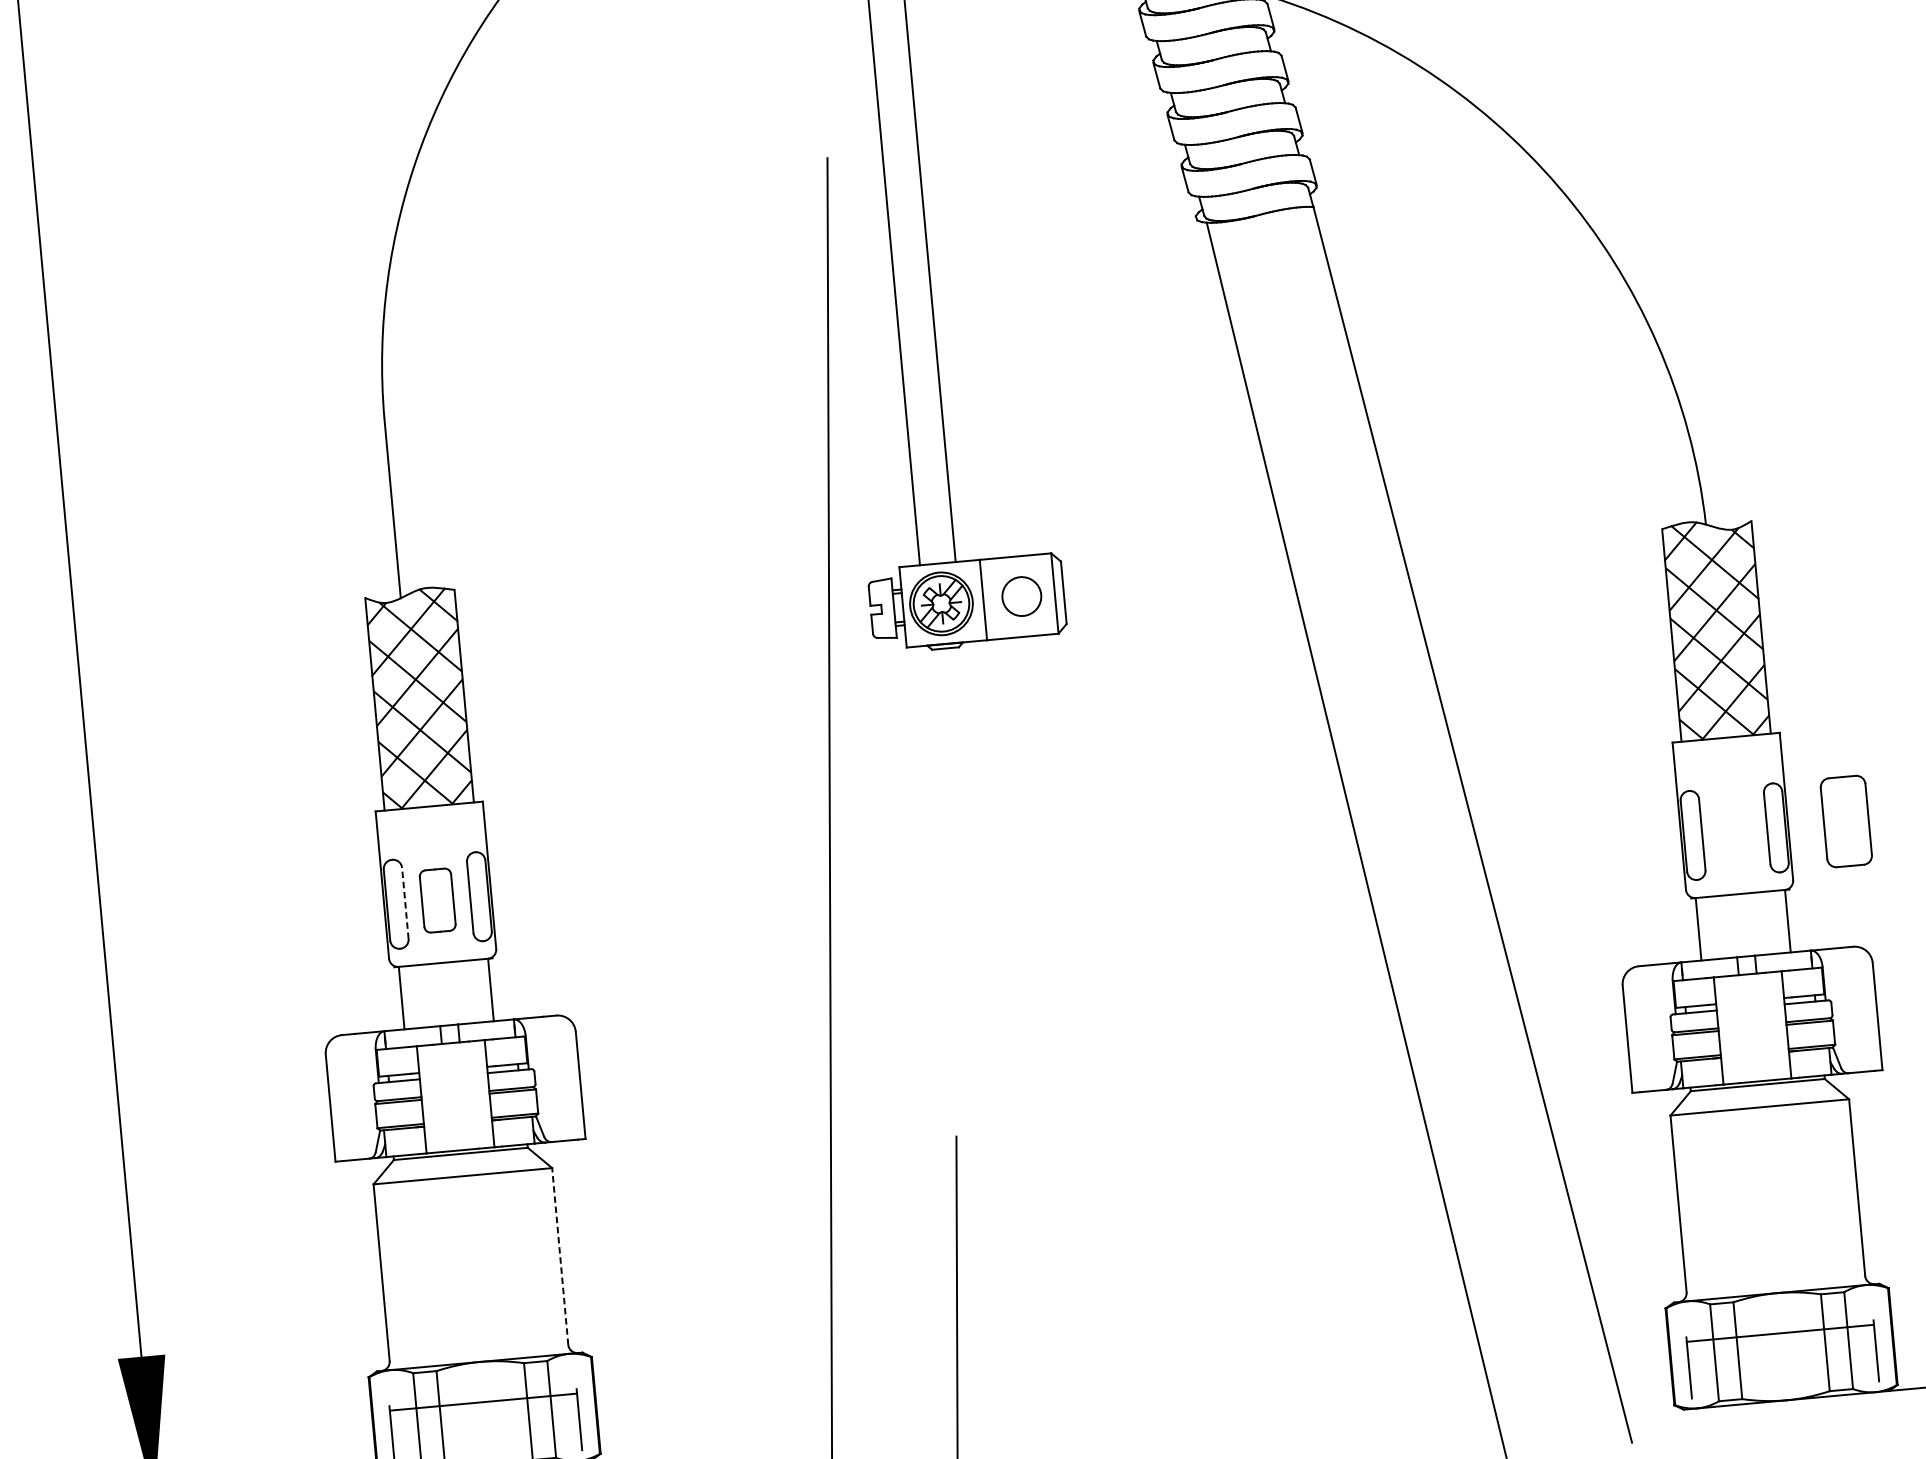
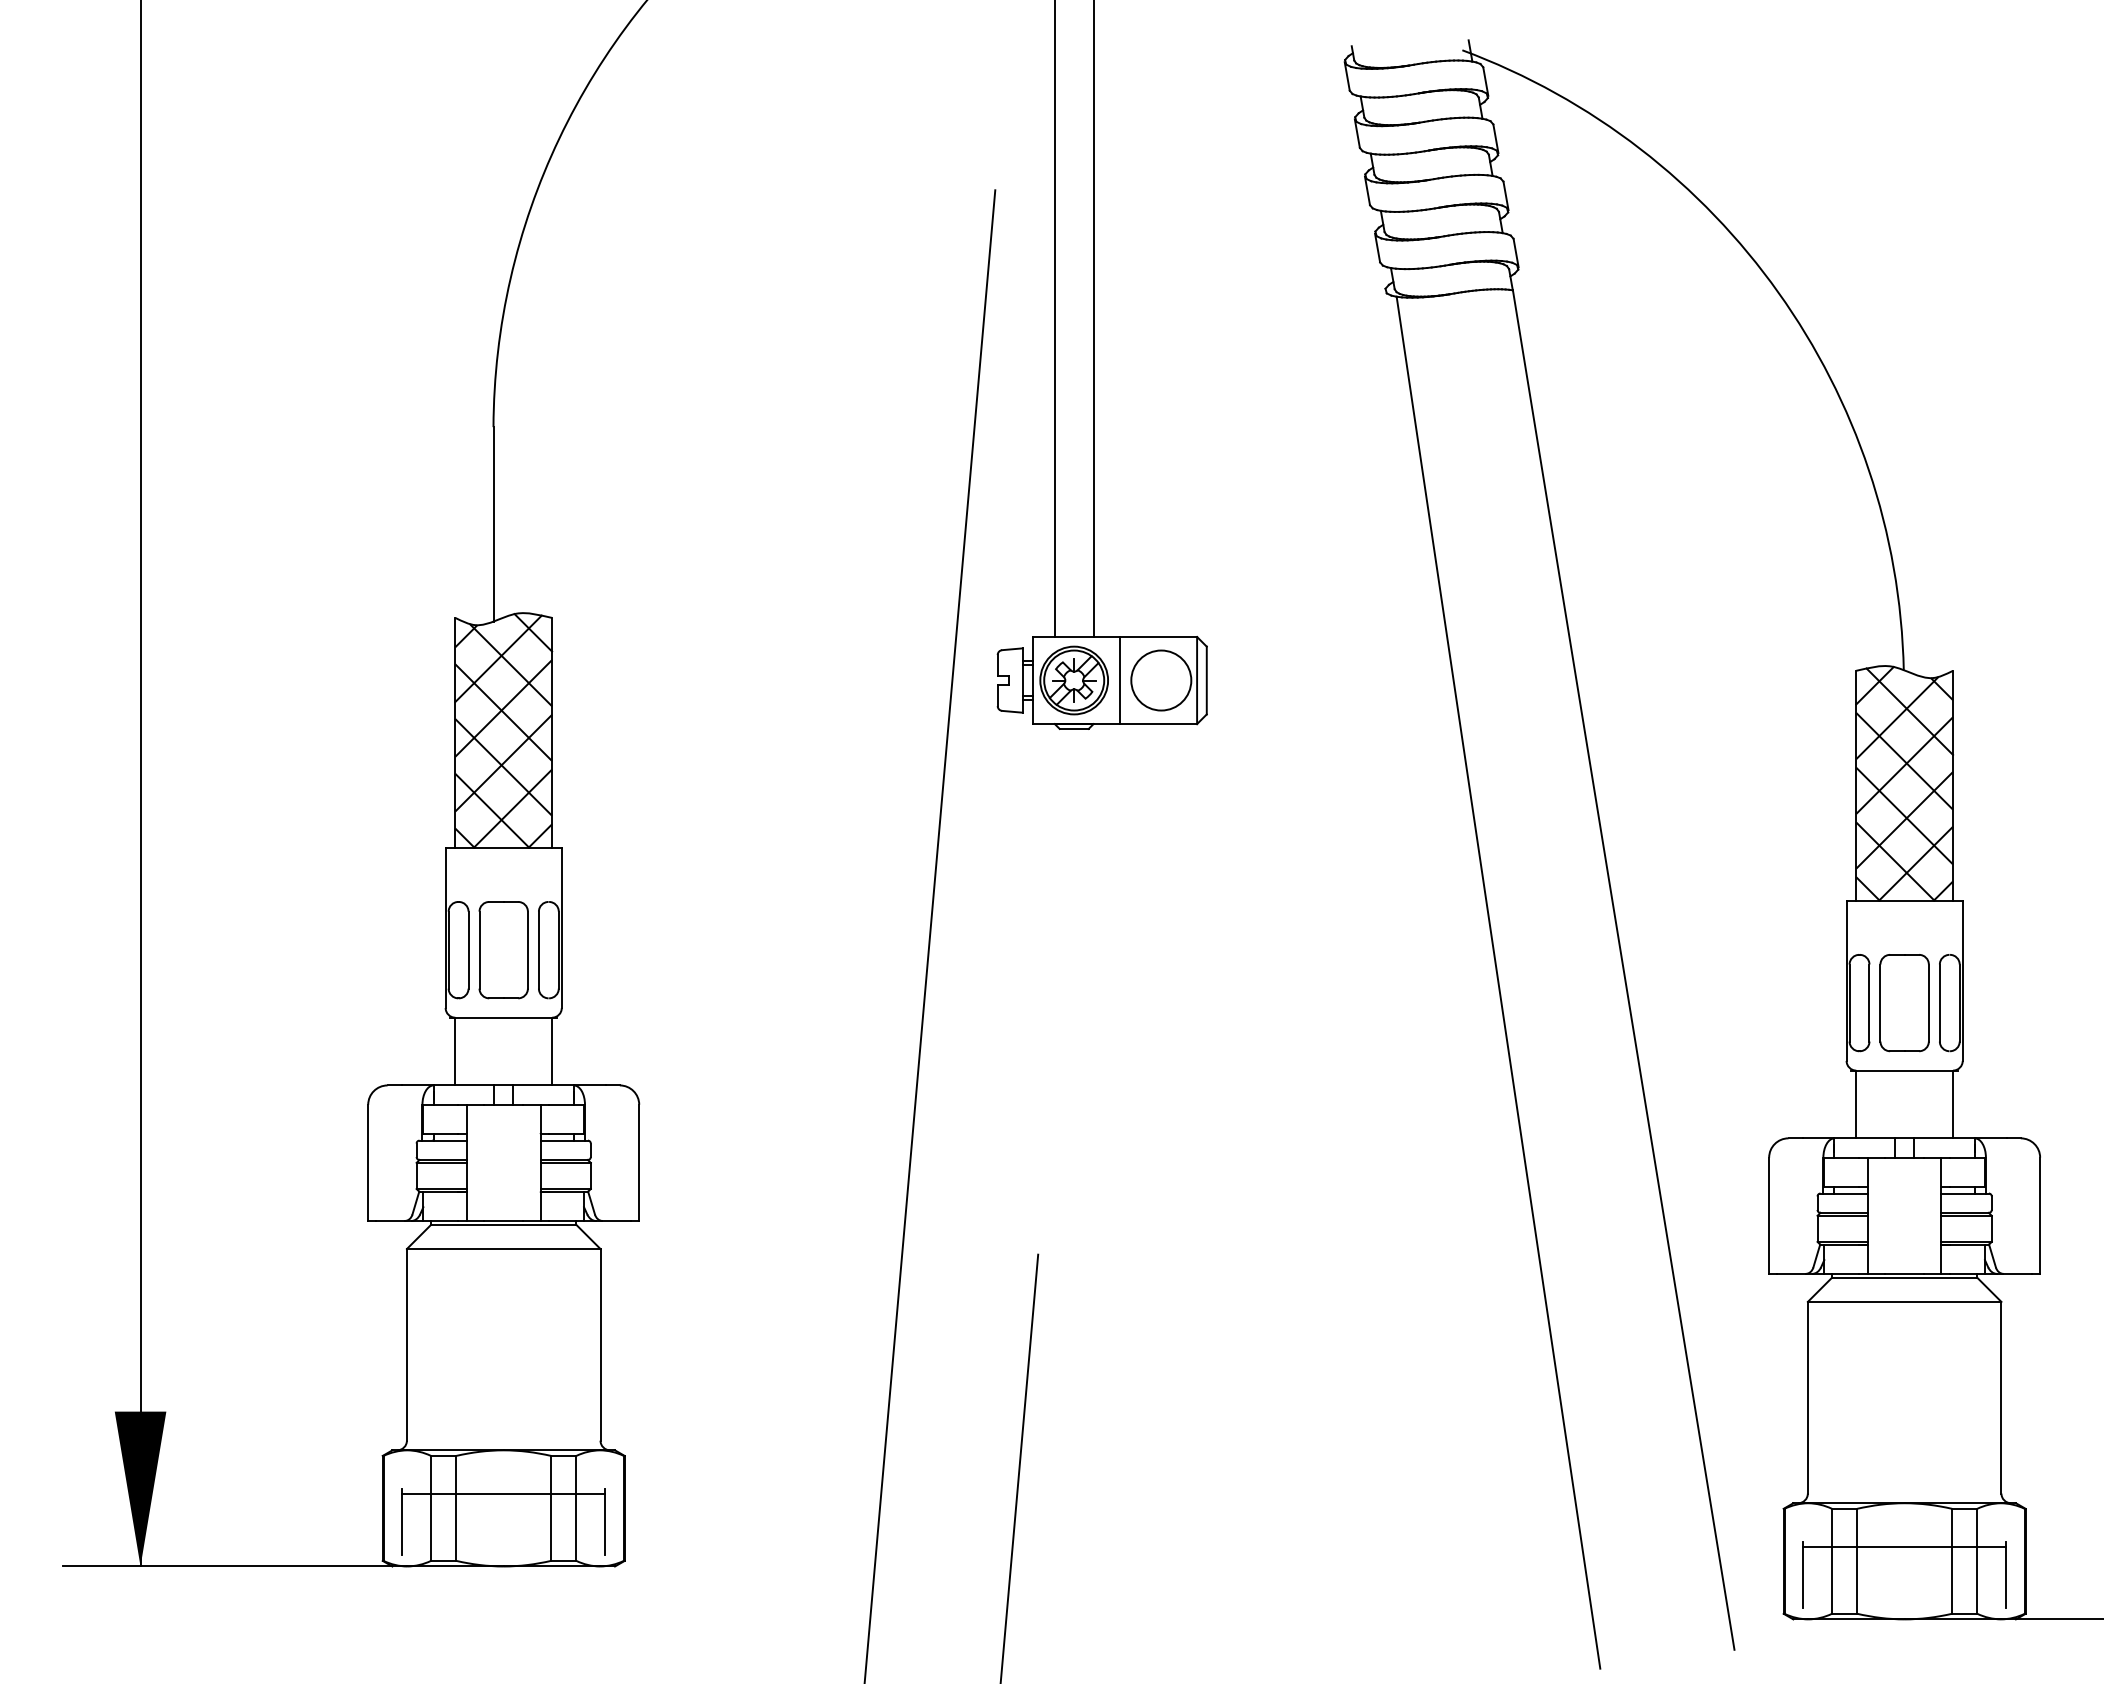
circle: (1022, 596) -> (1161, 680), size x1.43
part: (1846, 821) -> (1904, 1003), moved
part: (437, 900) -> (503, 950), size x1.43
line: (405, 903) -> (468, 950), dashed -> solid
line: (560, 1256) -> (600, 1344), dashed -> solid

